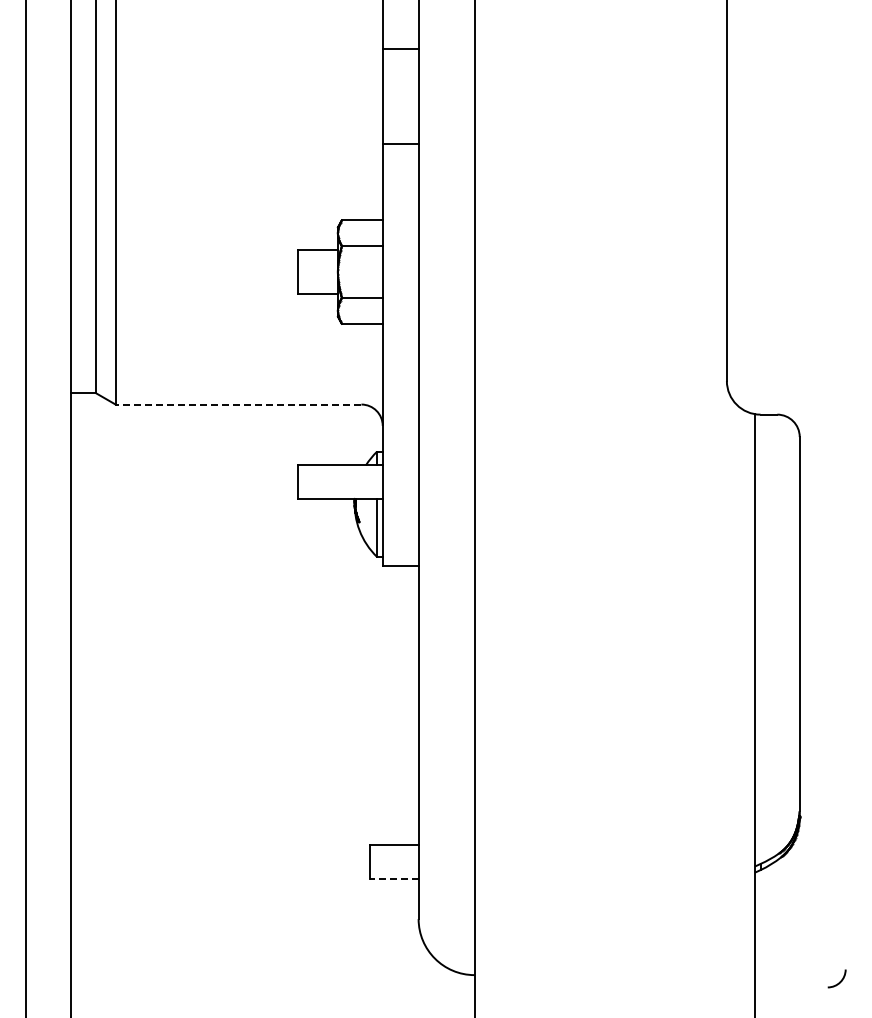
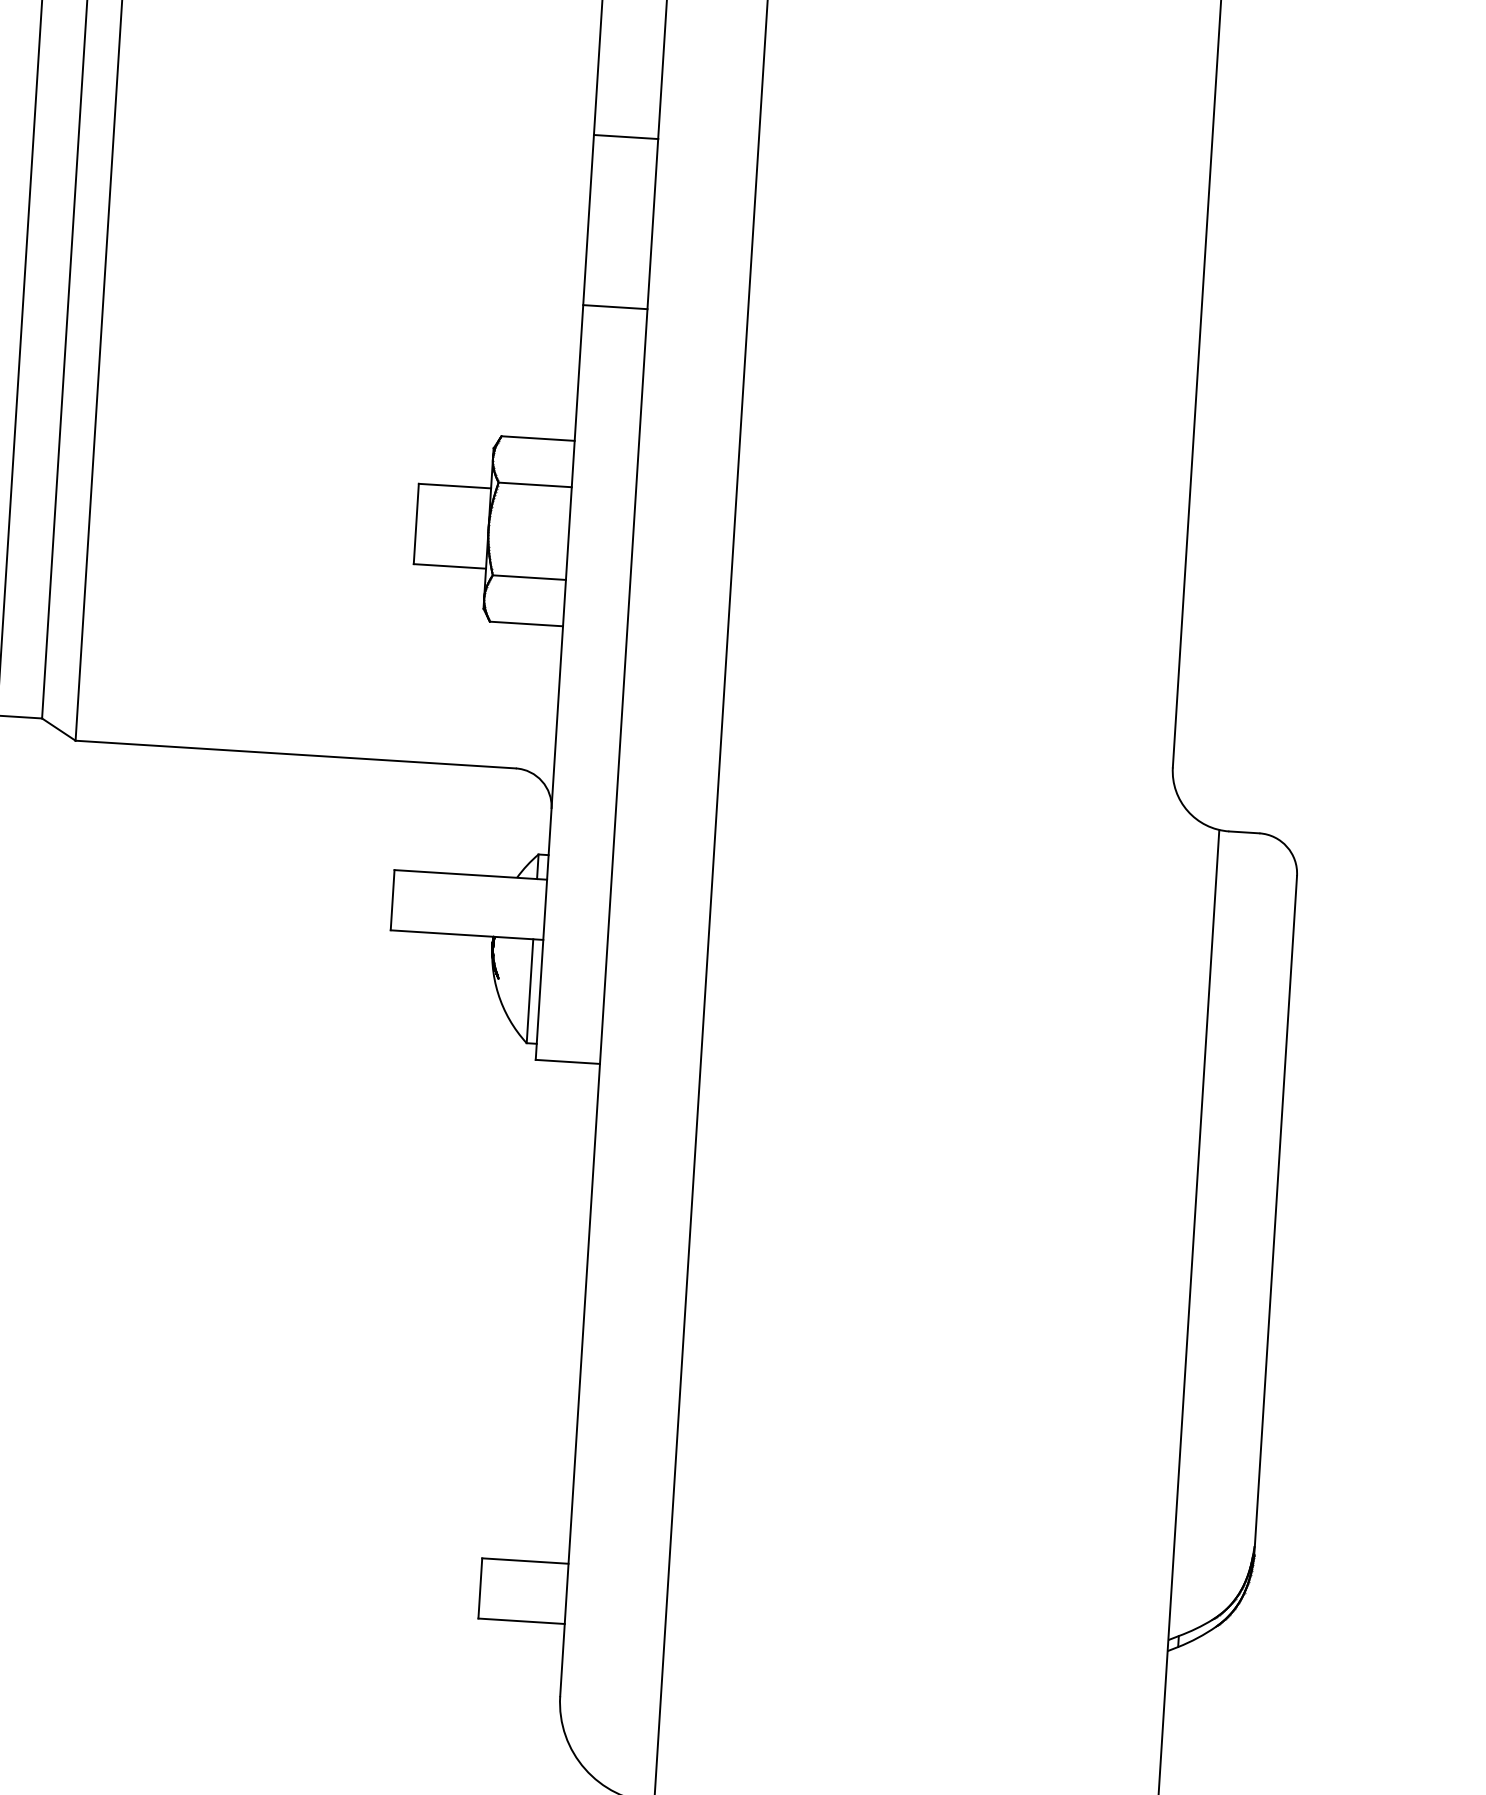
line: (238, 404) -> (295, 754), dashed -> solid
line: (394, 878) -> (521, 1620), dashed -> solid

